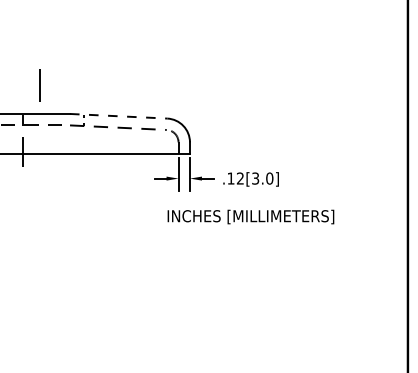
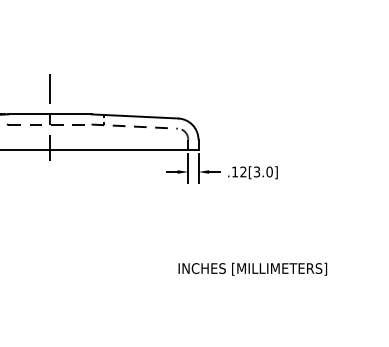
line: (39, 84) -> (49, 88), moved
line: (119, 116) -> (135, 116), dashed -> solid
text: (250, 216) -> (252, 268), moved

